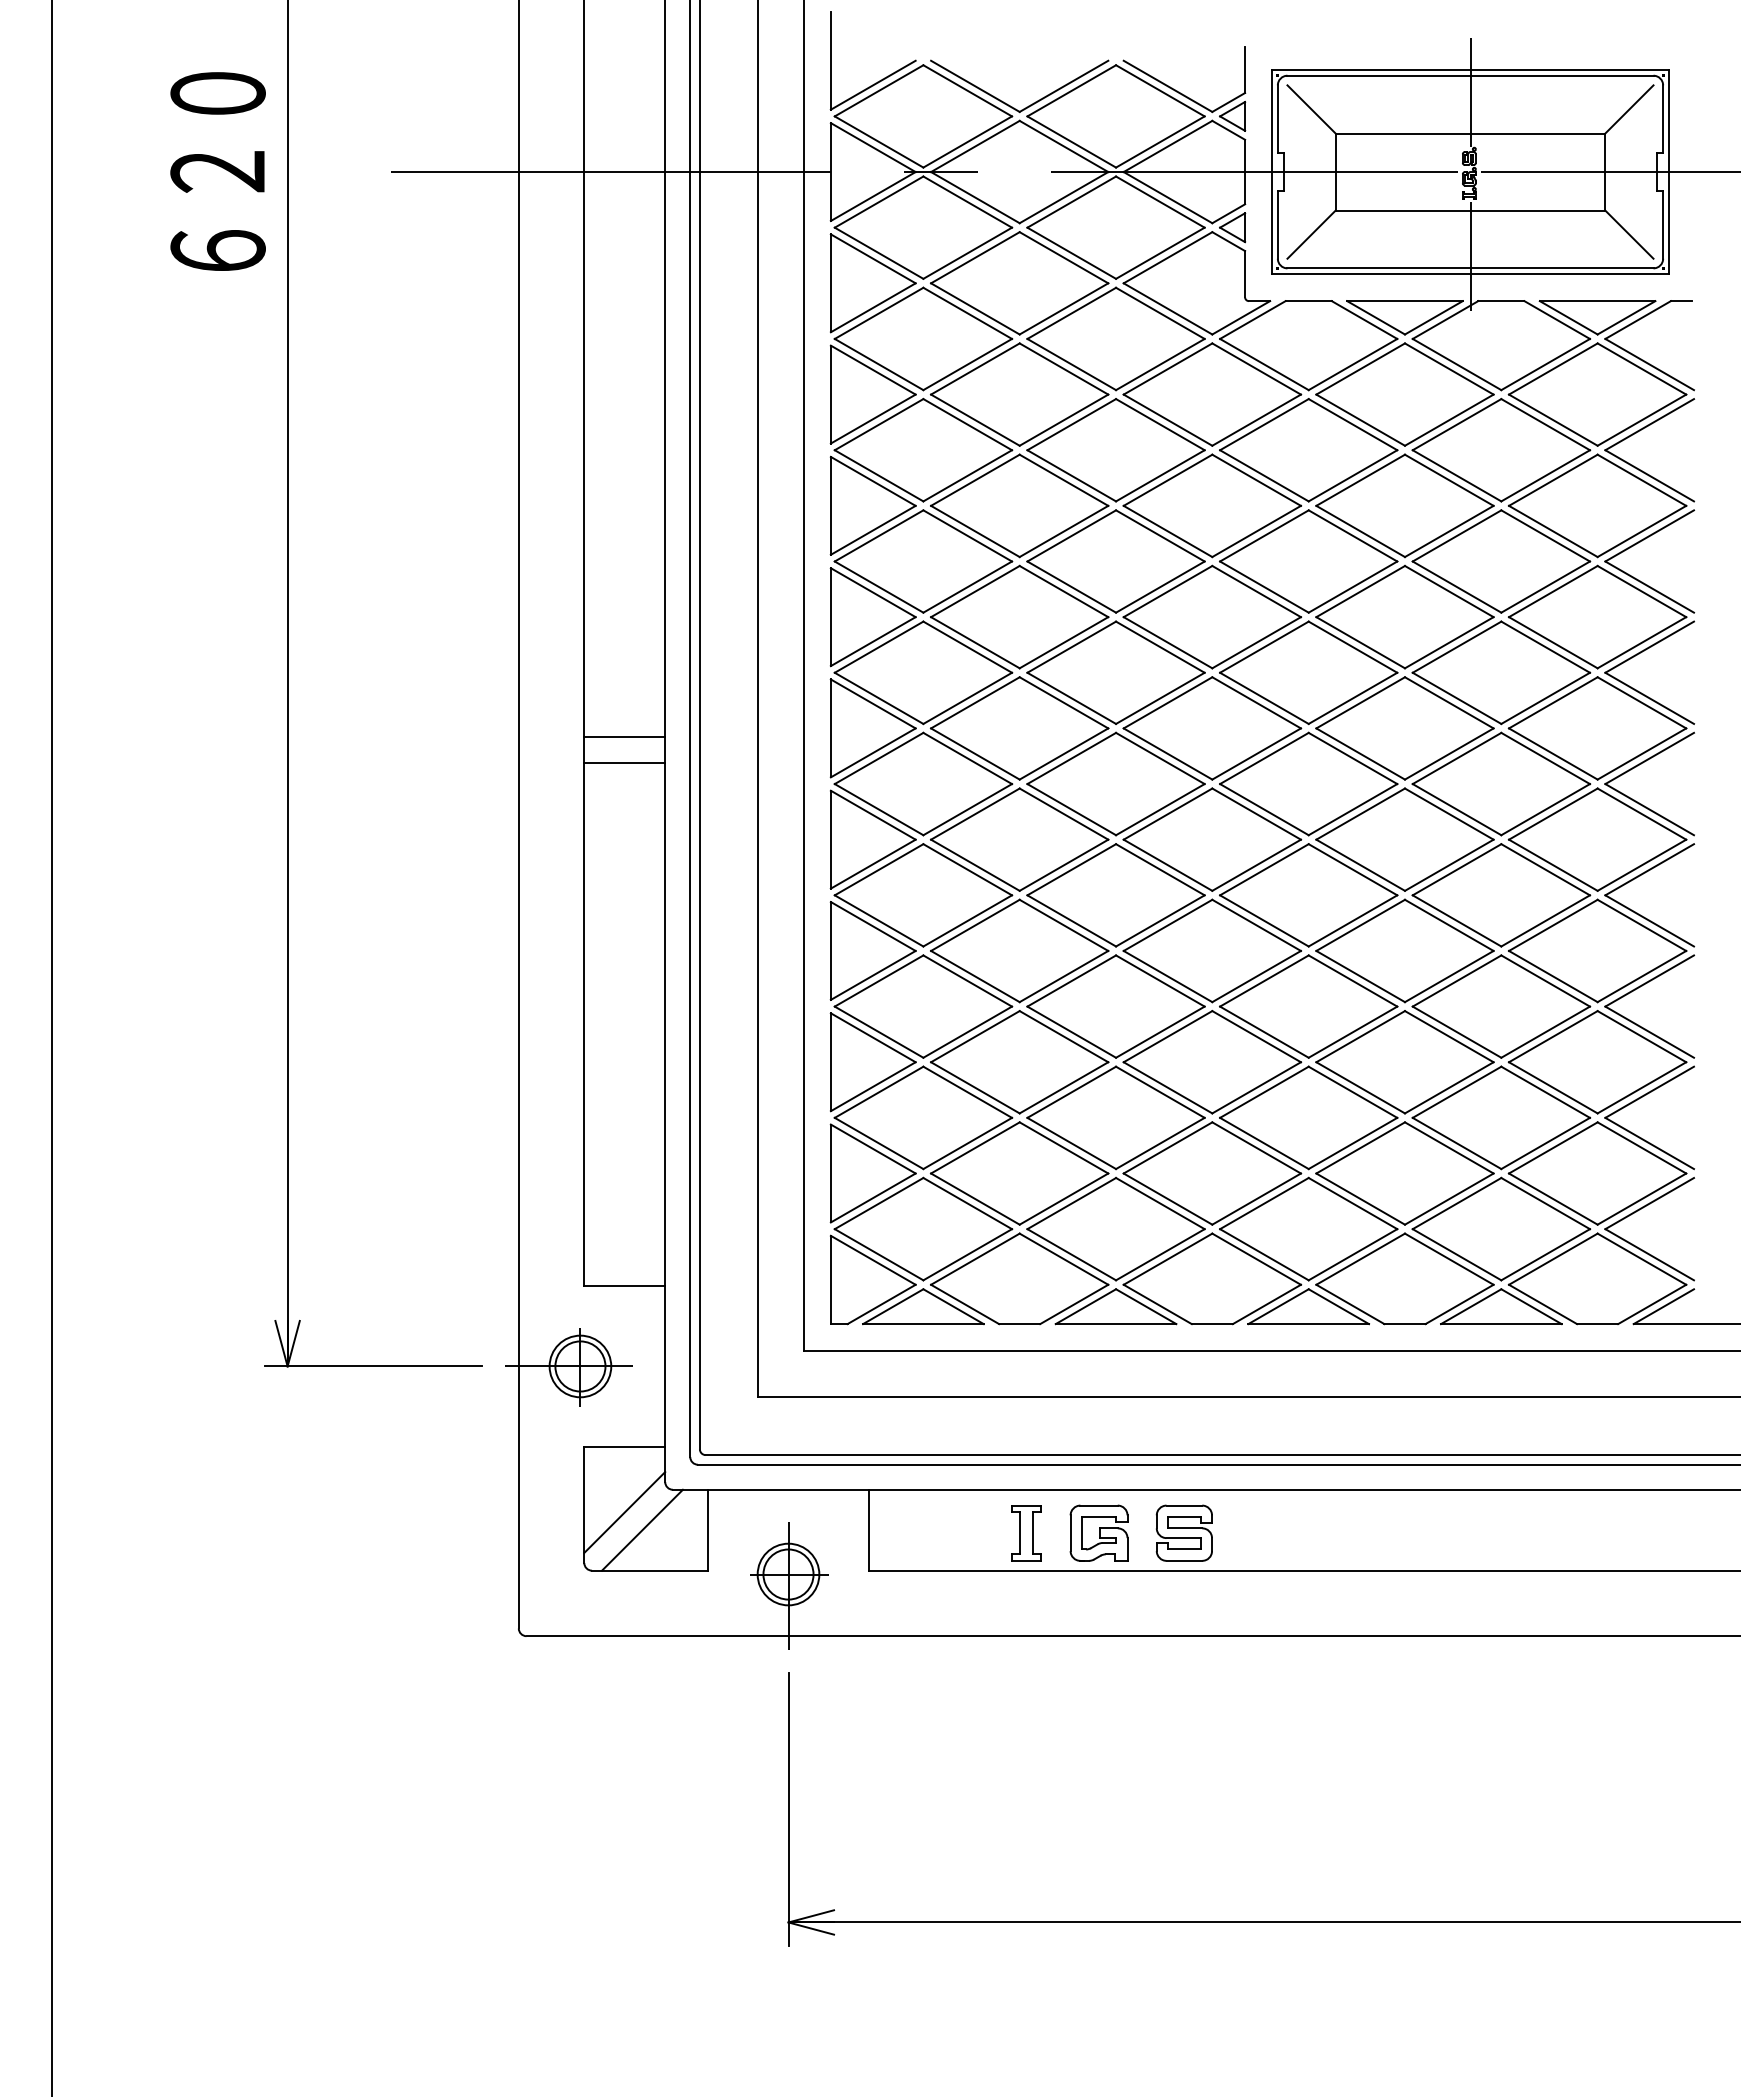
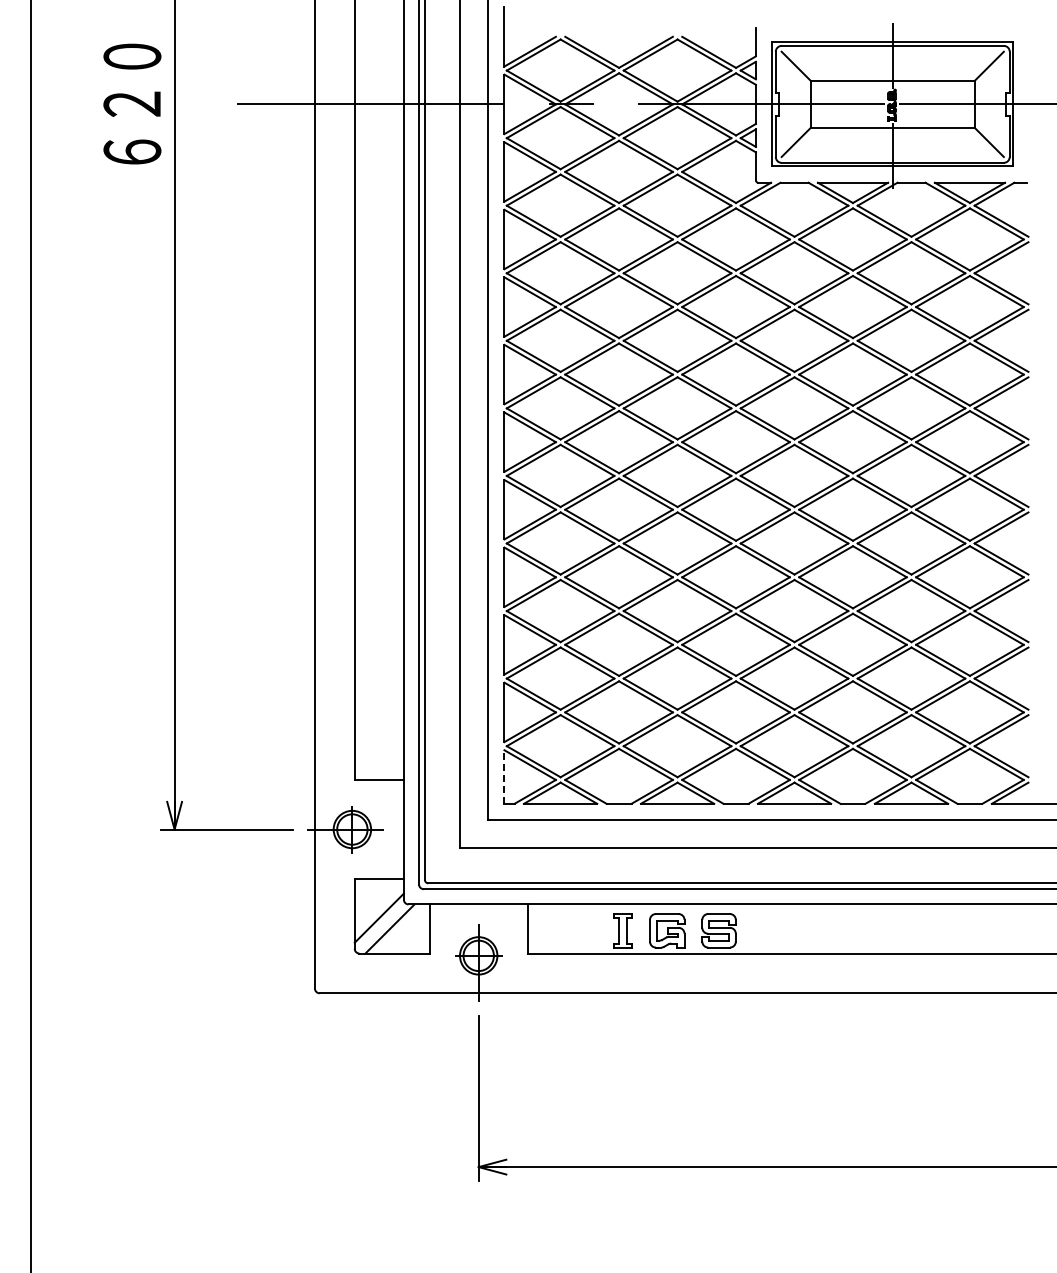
line: (623, 737) -> (378, 447), removed
line: (623, 761) -> (378, 462), removed
line: (830, 1280) -> (504, 777), solid -> dashed

